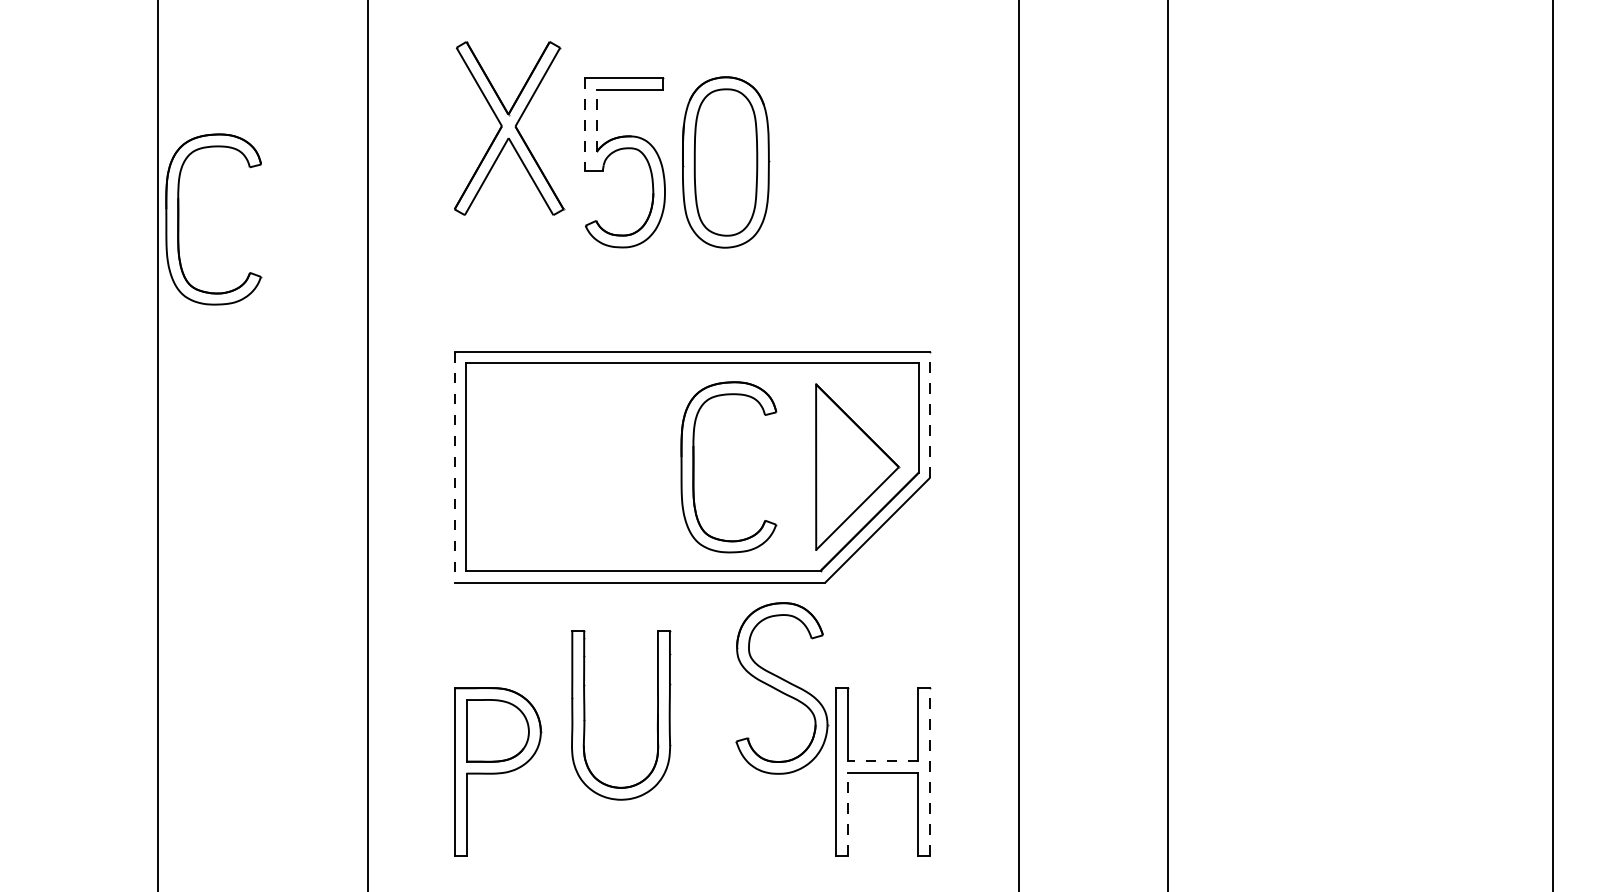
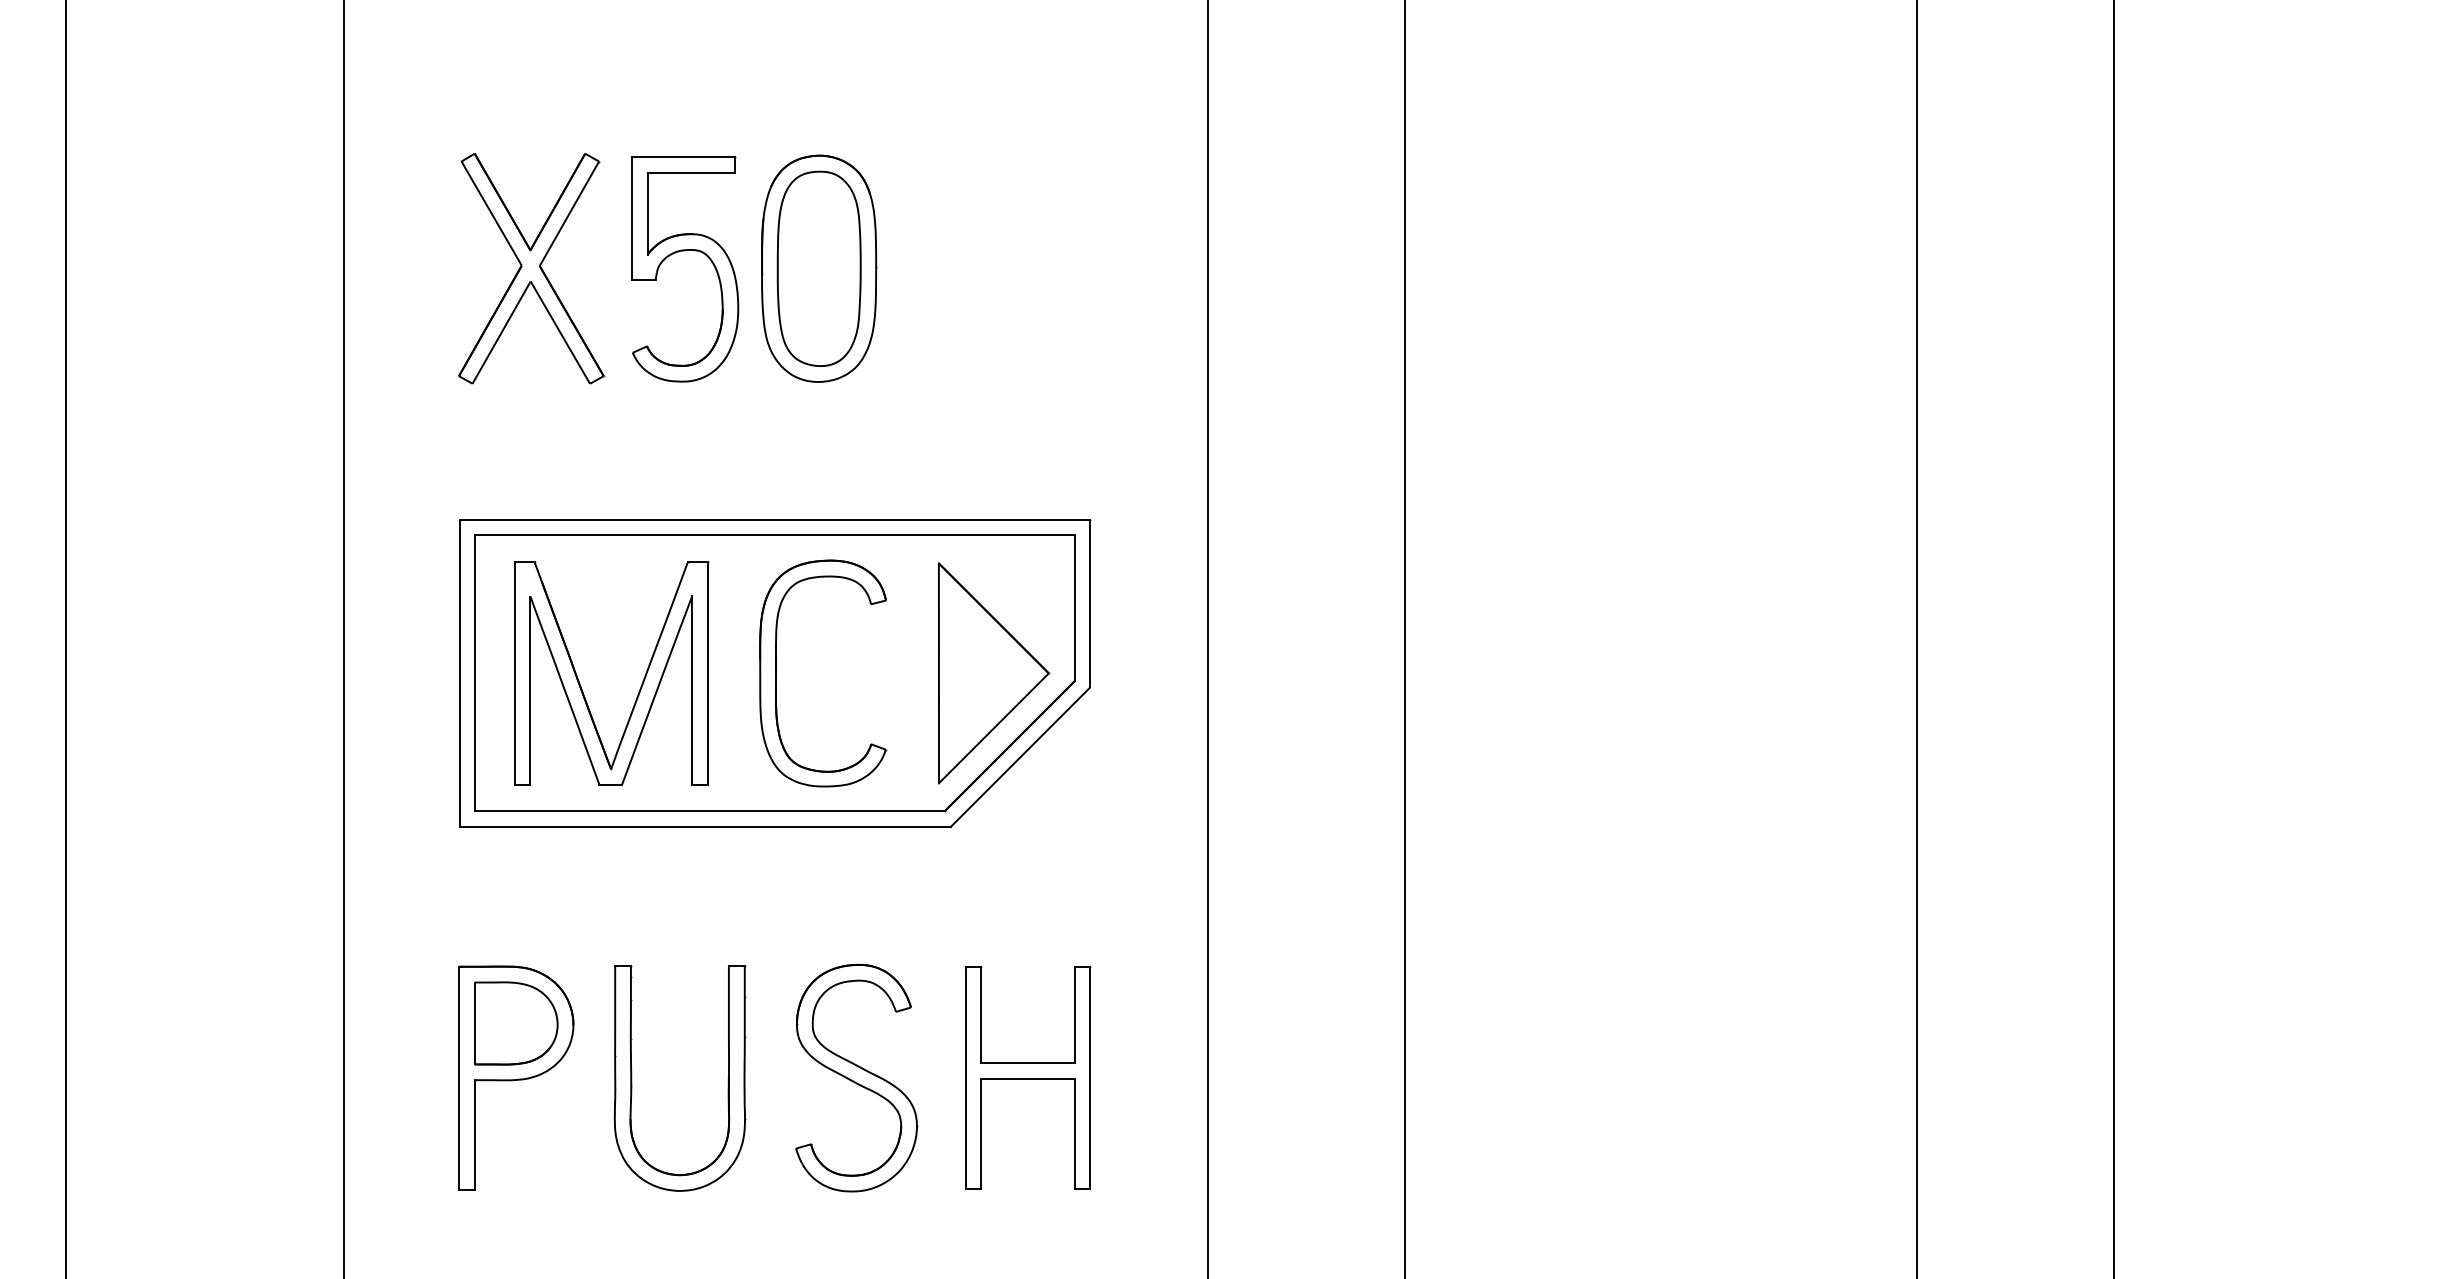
line: (596, 120) -> (647, 213), dashed -> solid
line: (585, 124) -> (632, 218), dashed -> solid
part: (509, 128) -> (531, 268), moved
part: (178, 219) -> (92, 344), removed
line: (930, 414) -> (1090, 603), dashed -> solid
line: (455, 468) -> (459, 674), dashed -> solid
part: (592, 474) -> (641, 683), added
part: (781, 687) -> (856, 1077), moved
part: (585, 715) -> (632, 1078), moved
line: (882, 761) -> (1027, 1063), dashed -> solid
line: (930, 771) -> (1090, 1077), dashed -> solid
line: (848, 813) -> (981, 1133), dashed -> solid

